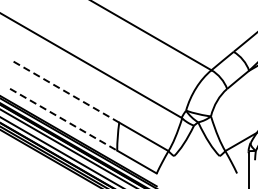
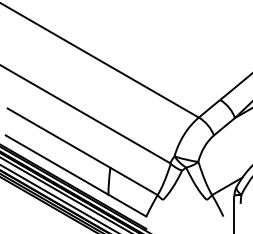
line: (65, 91) -> (58, 137), dashed -> solid
line: (64, 120) -> (57, 165), dashed -> solid

